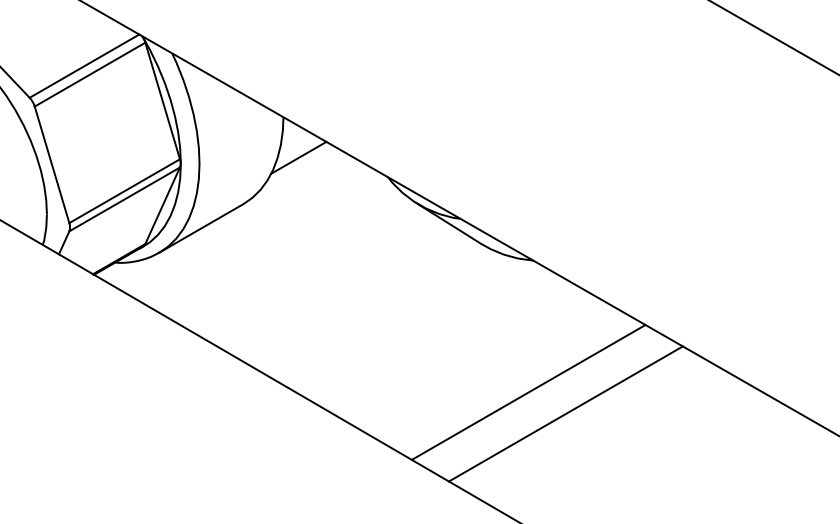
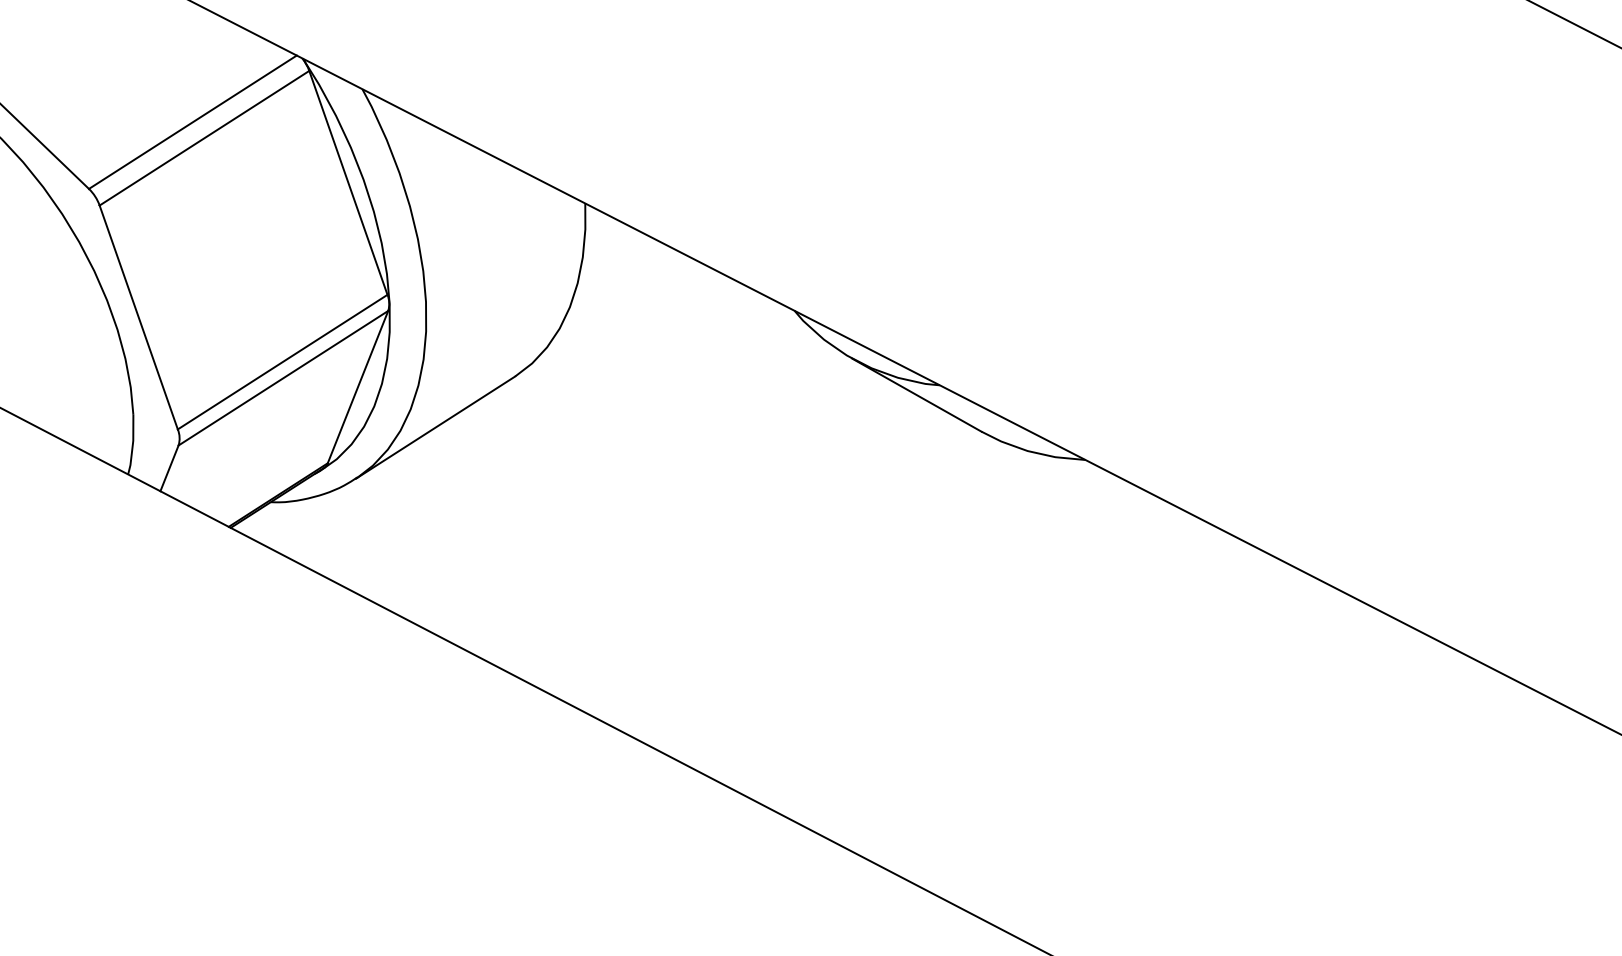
line: (298, 157) -> (618, 280), removed
line: (528, 392) -> (1088, 717), removed
line: (565, 413) -> (1162, 754), removed

